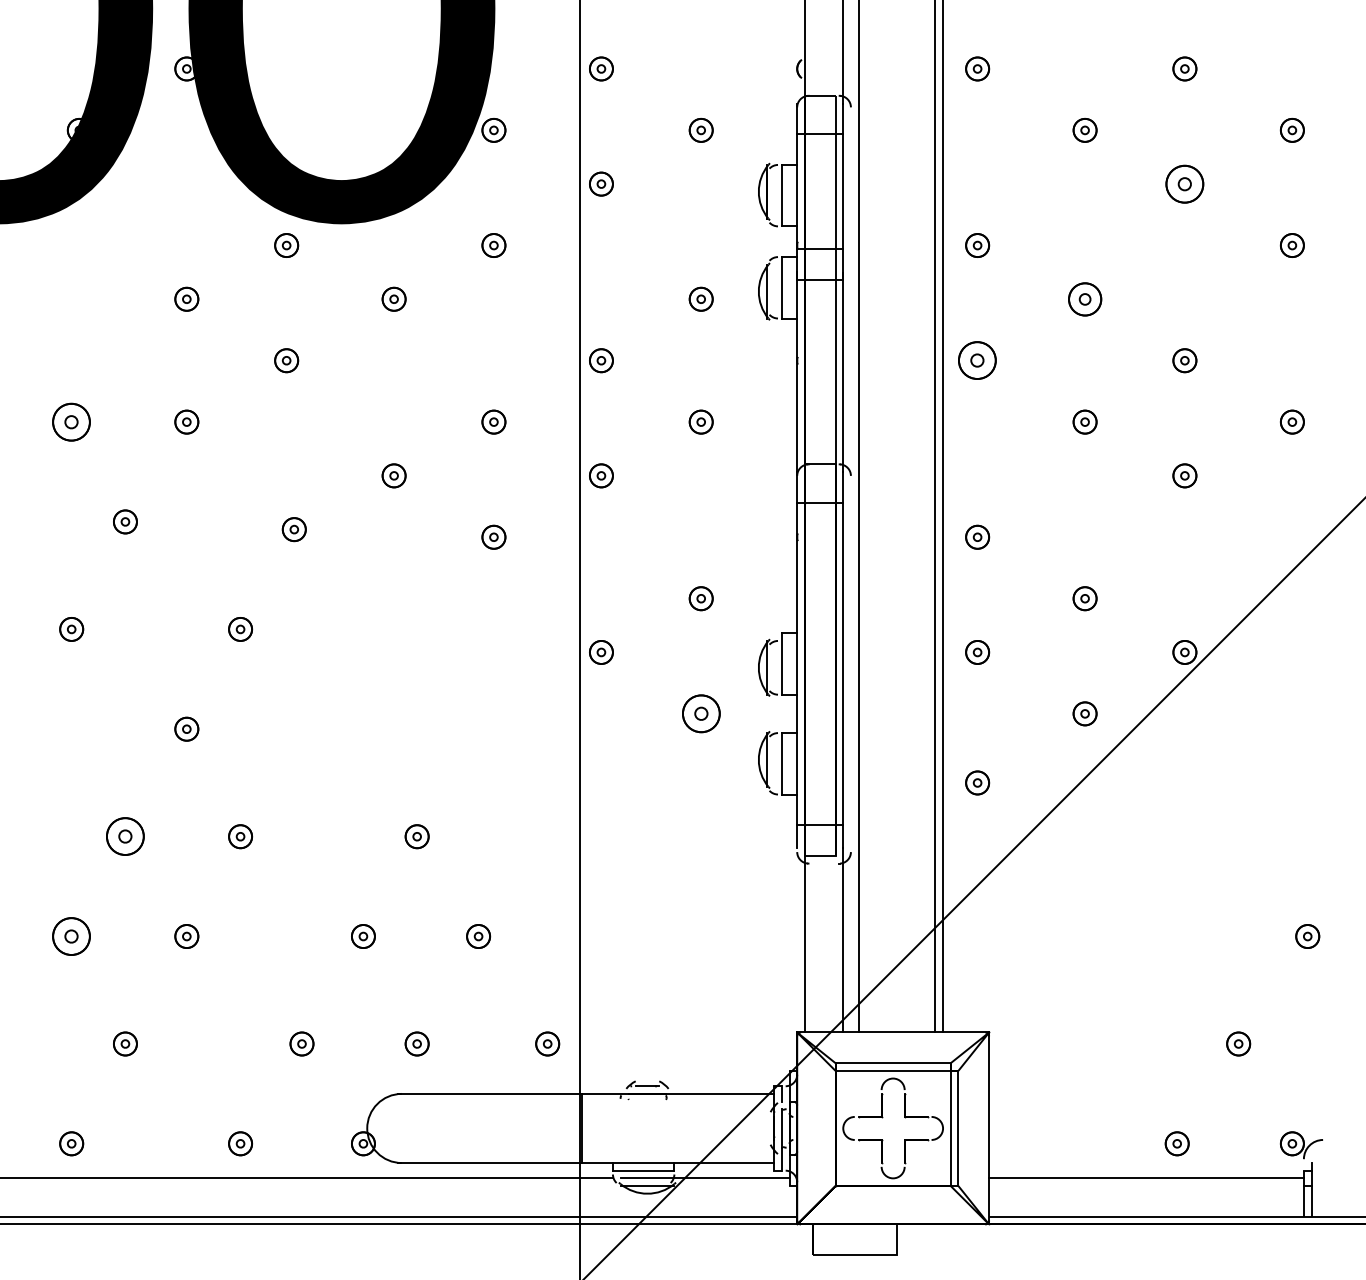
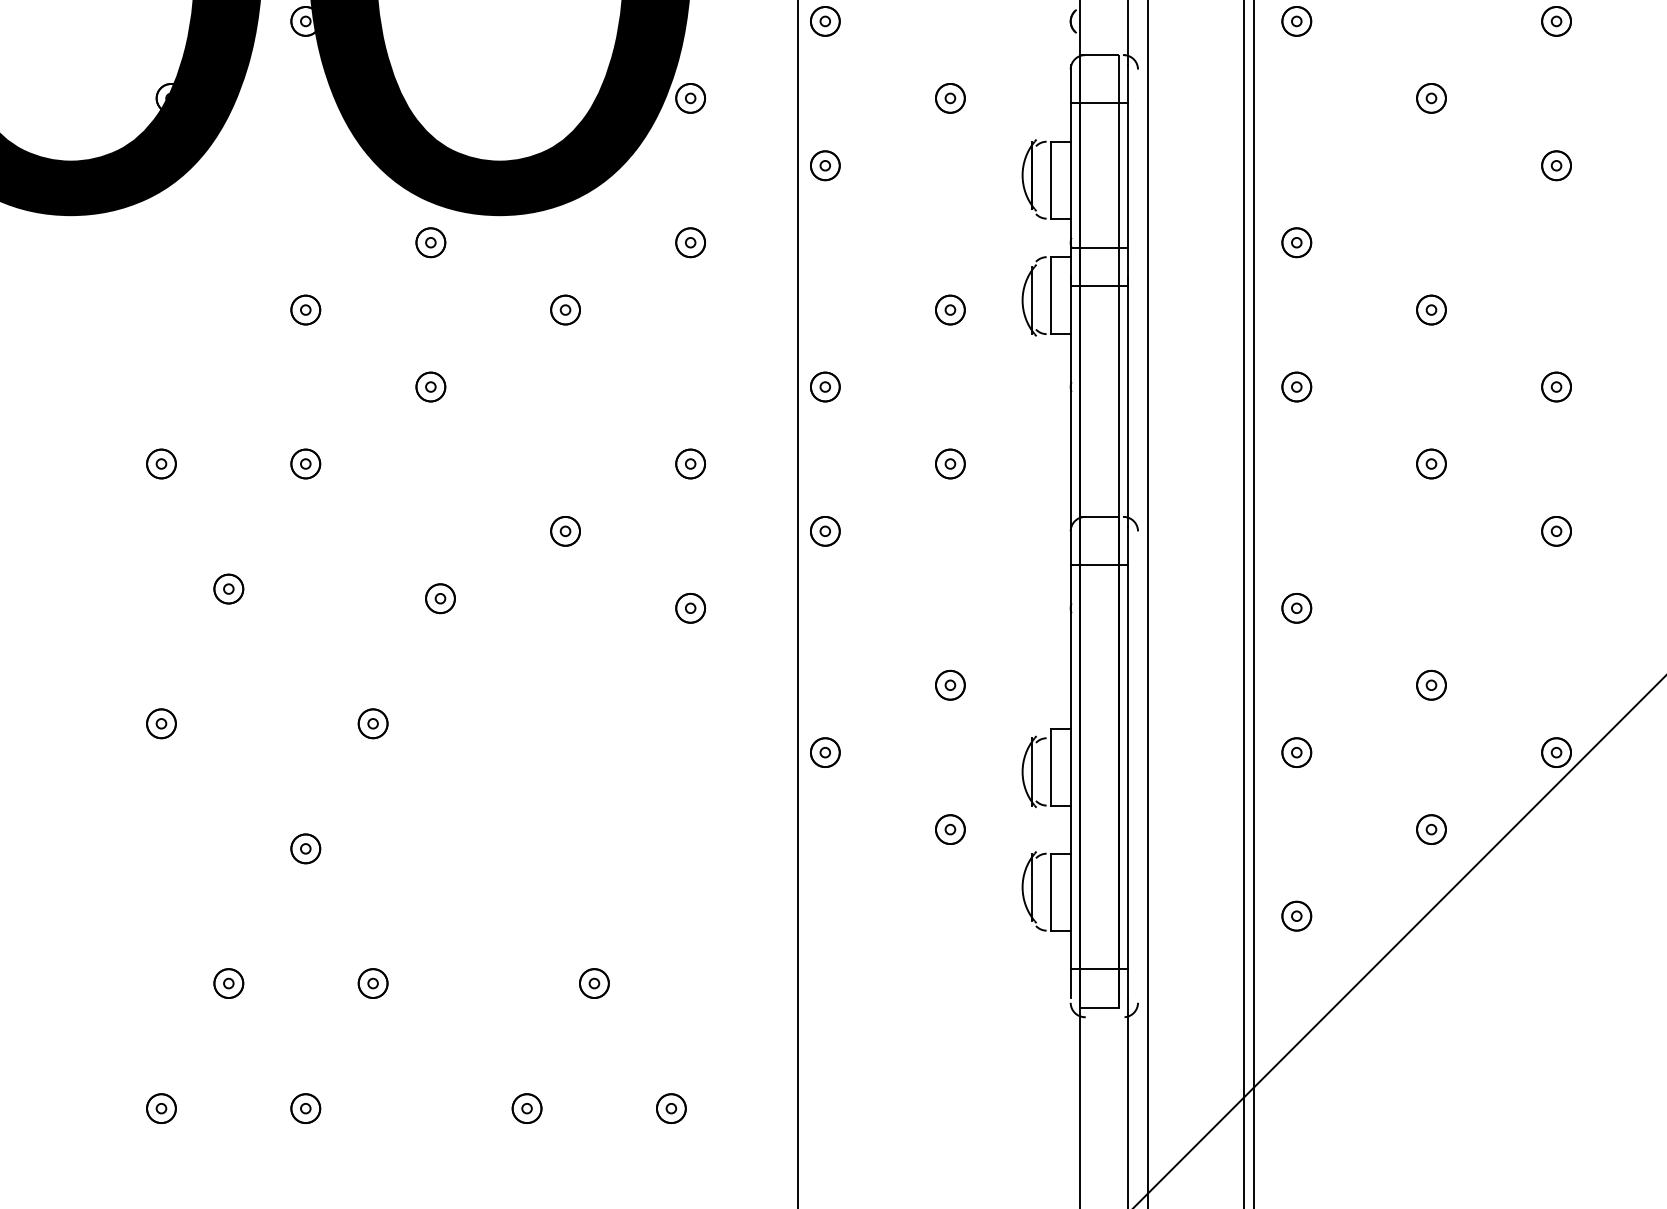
part: (1184, 183) -> (1556, 164), size x0.62
part: (1084, 298) -> (1430, 309), size x0.71
part: (977, 360) -> (1296, 386), size x0.62
part: (71, 421) -> (161, 463), size x0.62
part: (700, 713) -> (949, 829), size x0.62
part: (125, 836) -> (228, 983), size x0.62
part: (71, 936) -> (161, 1108), size x0.62

